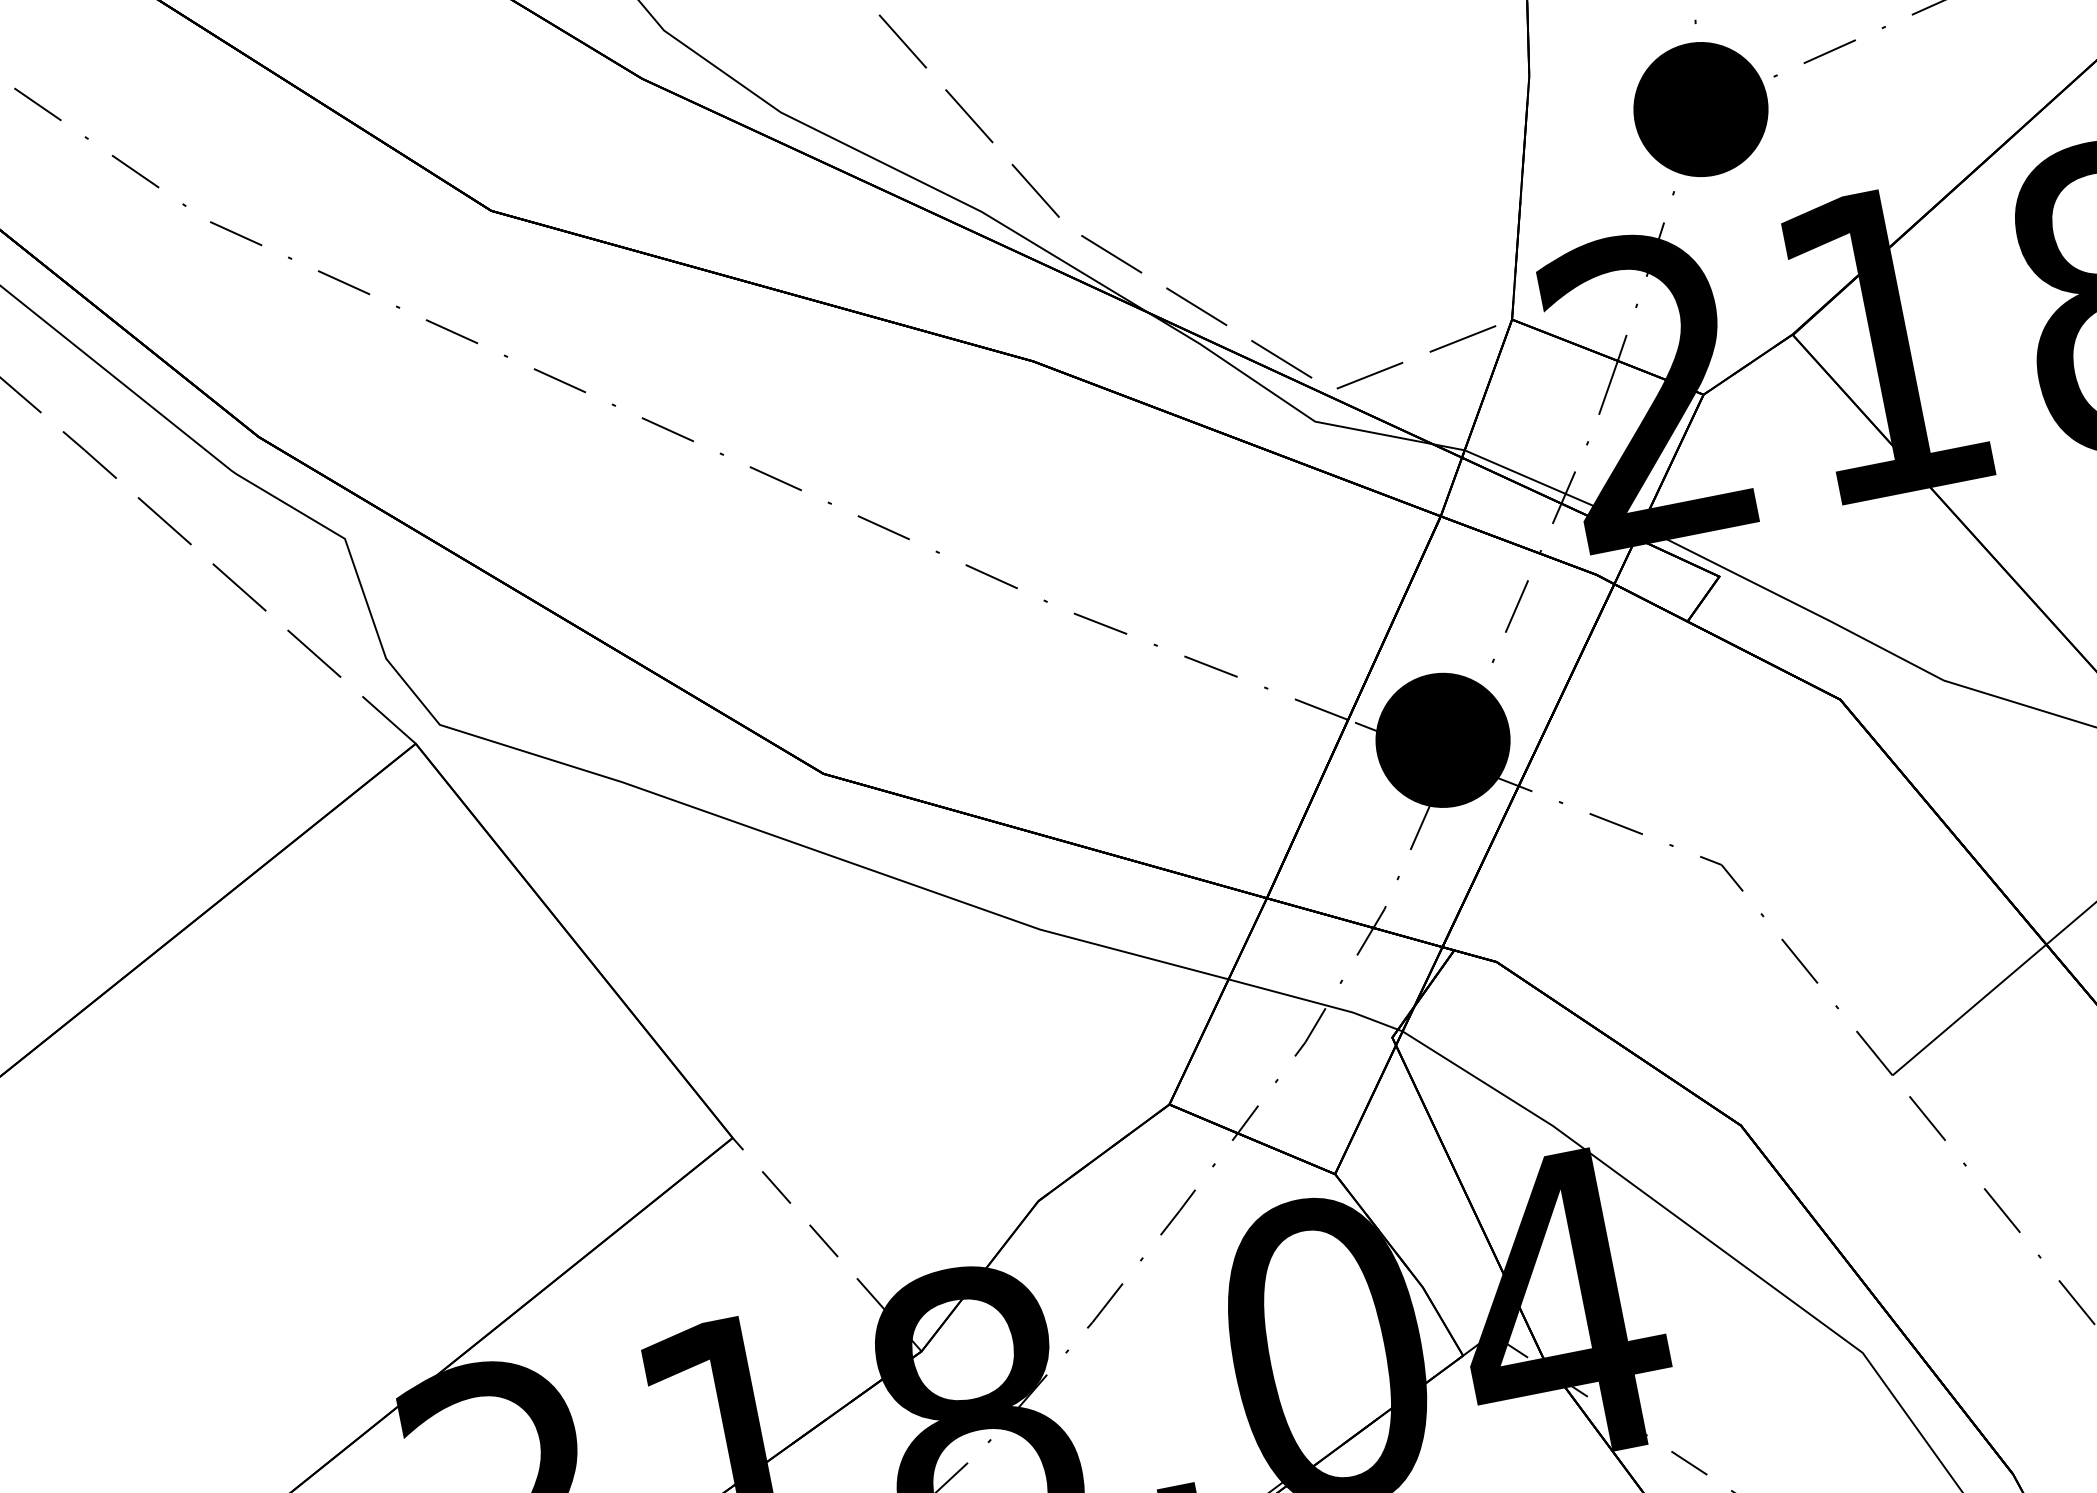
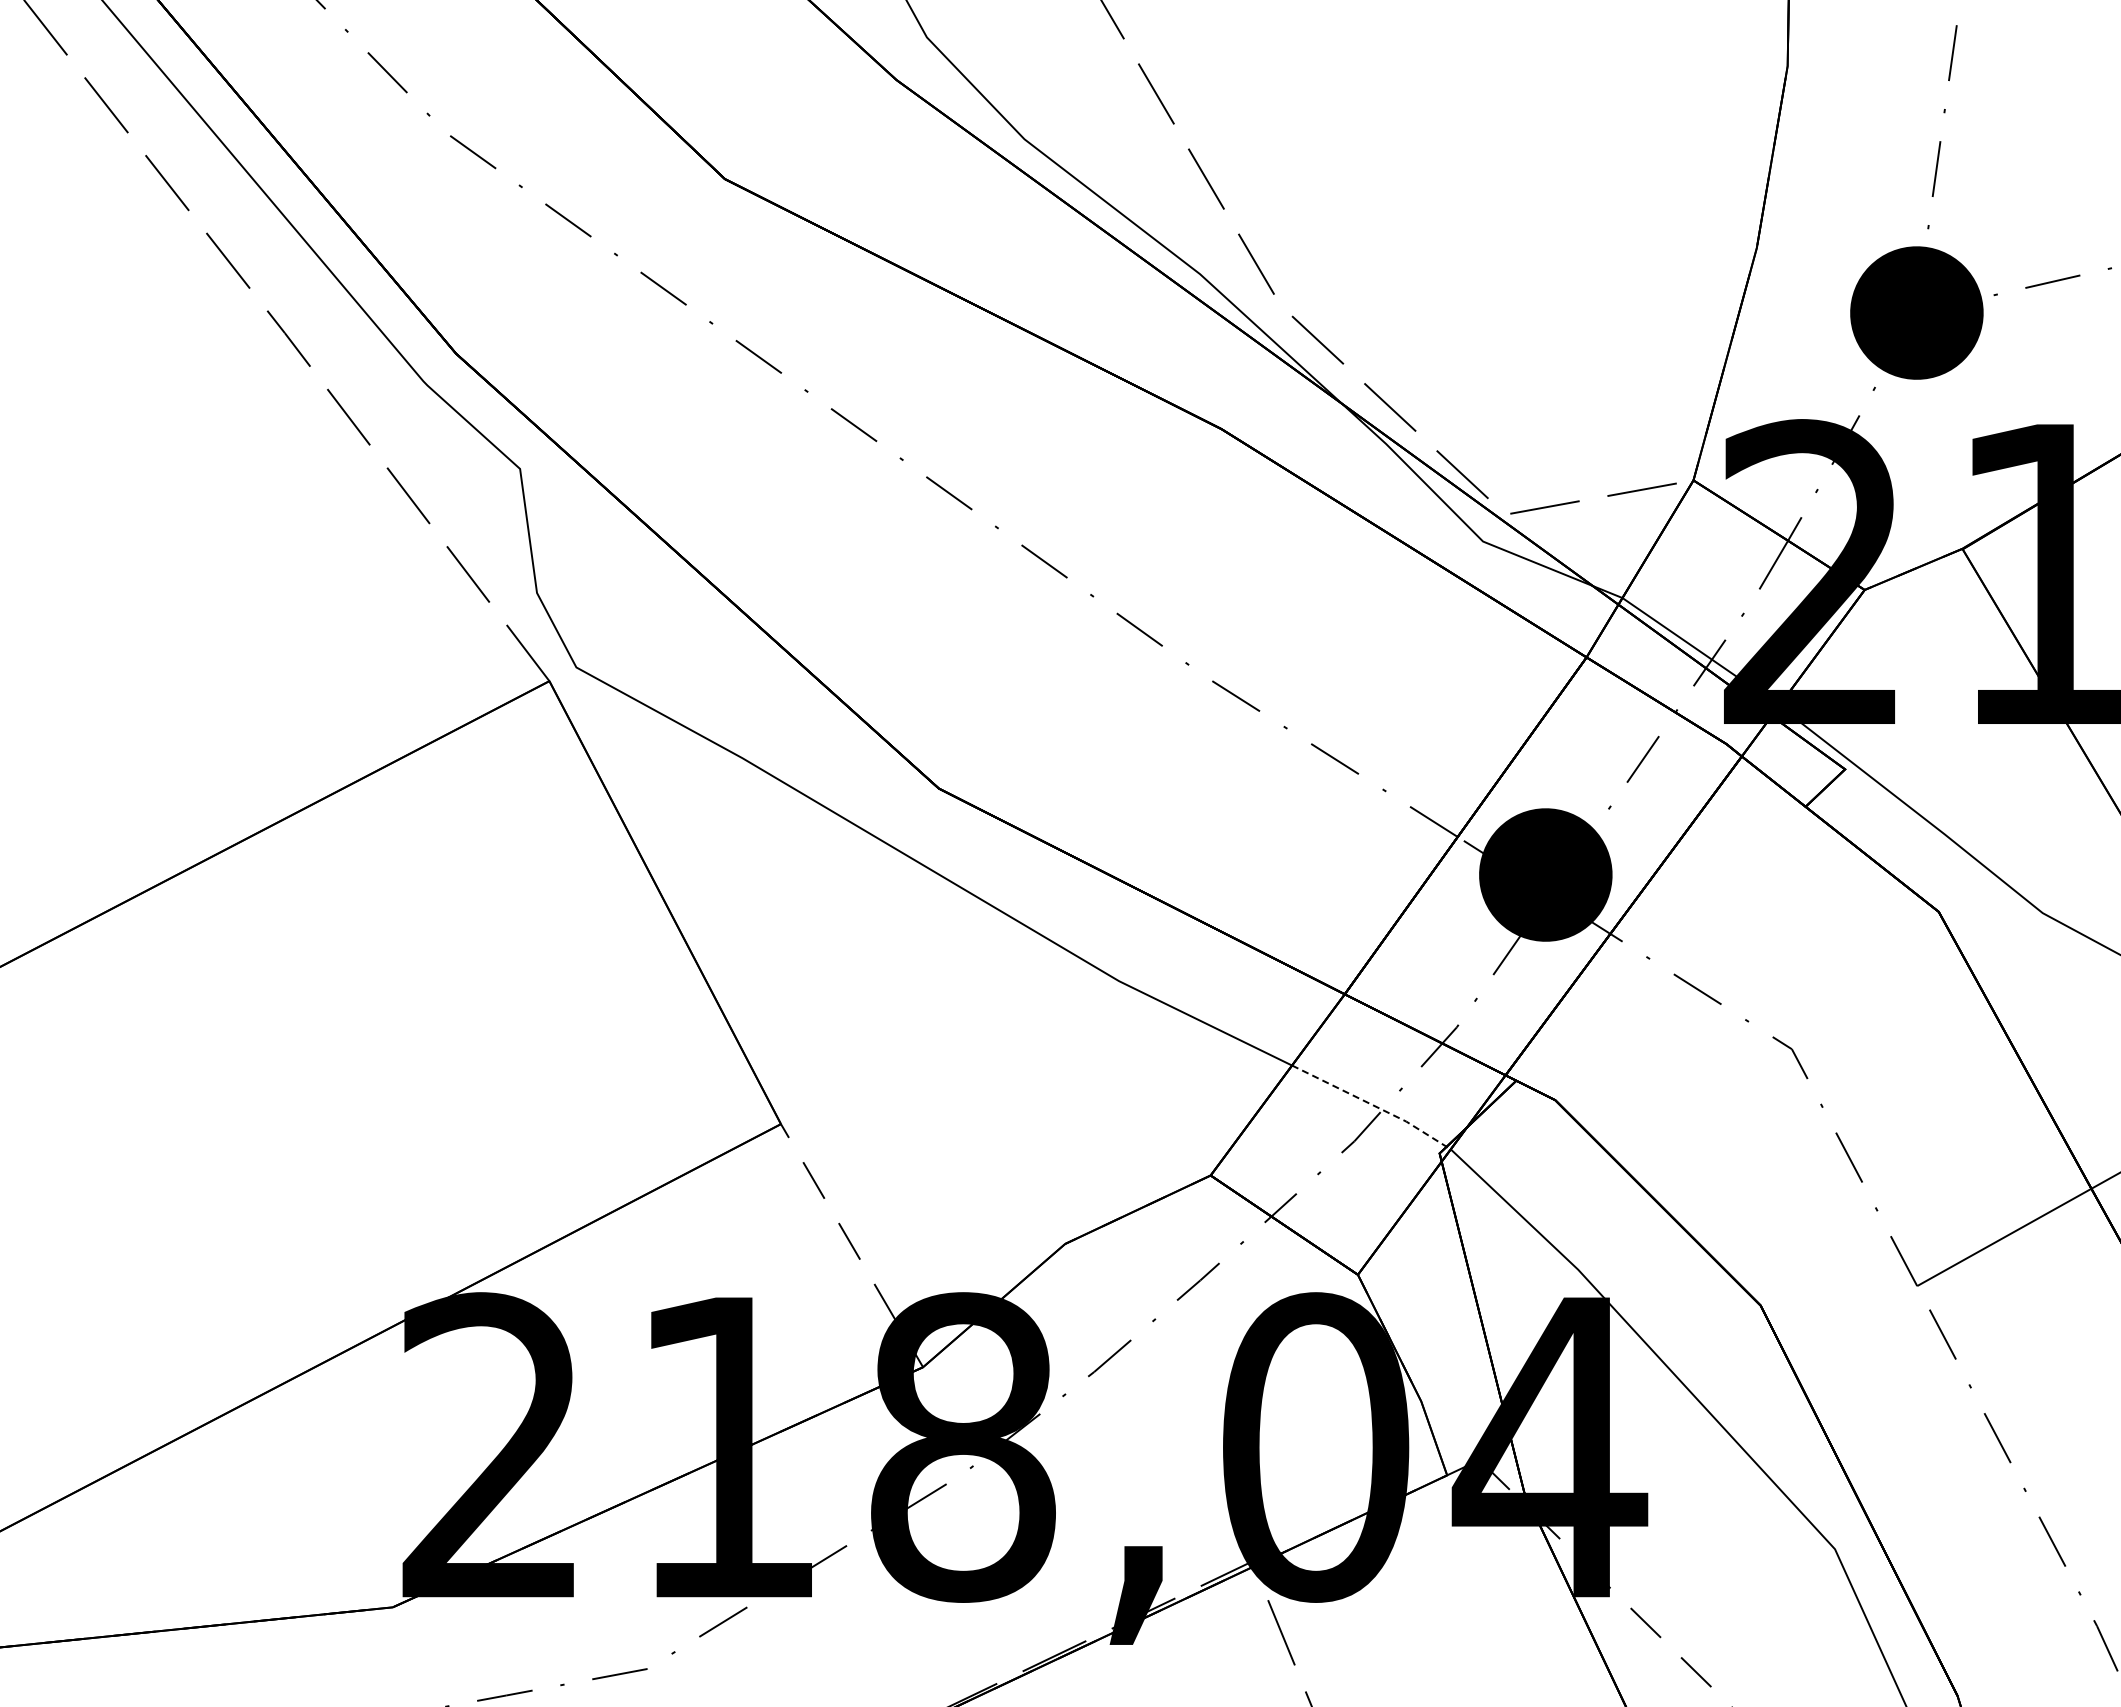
line: (1317, 1003) -> (1373, 1105), solid -> dashed

